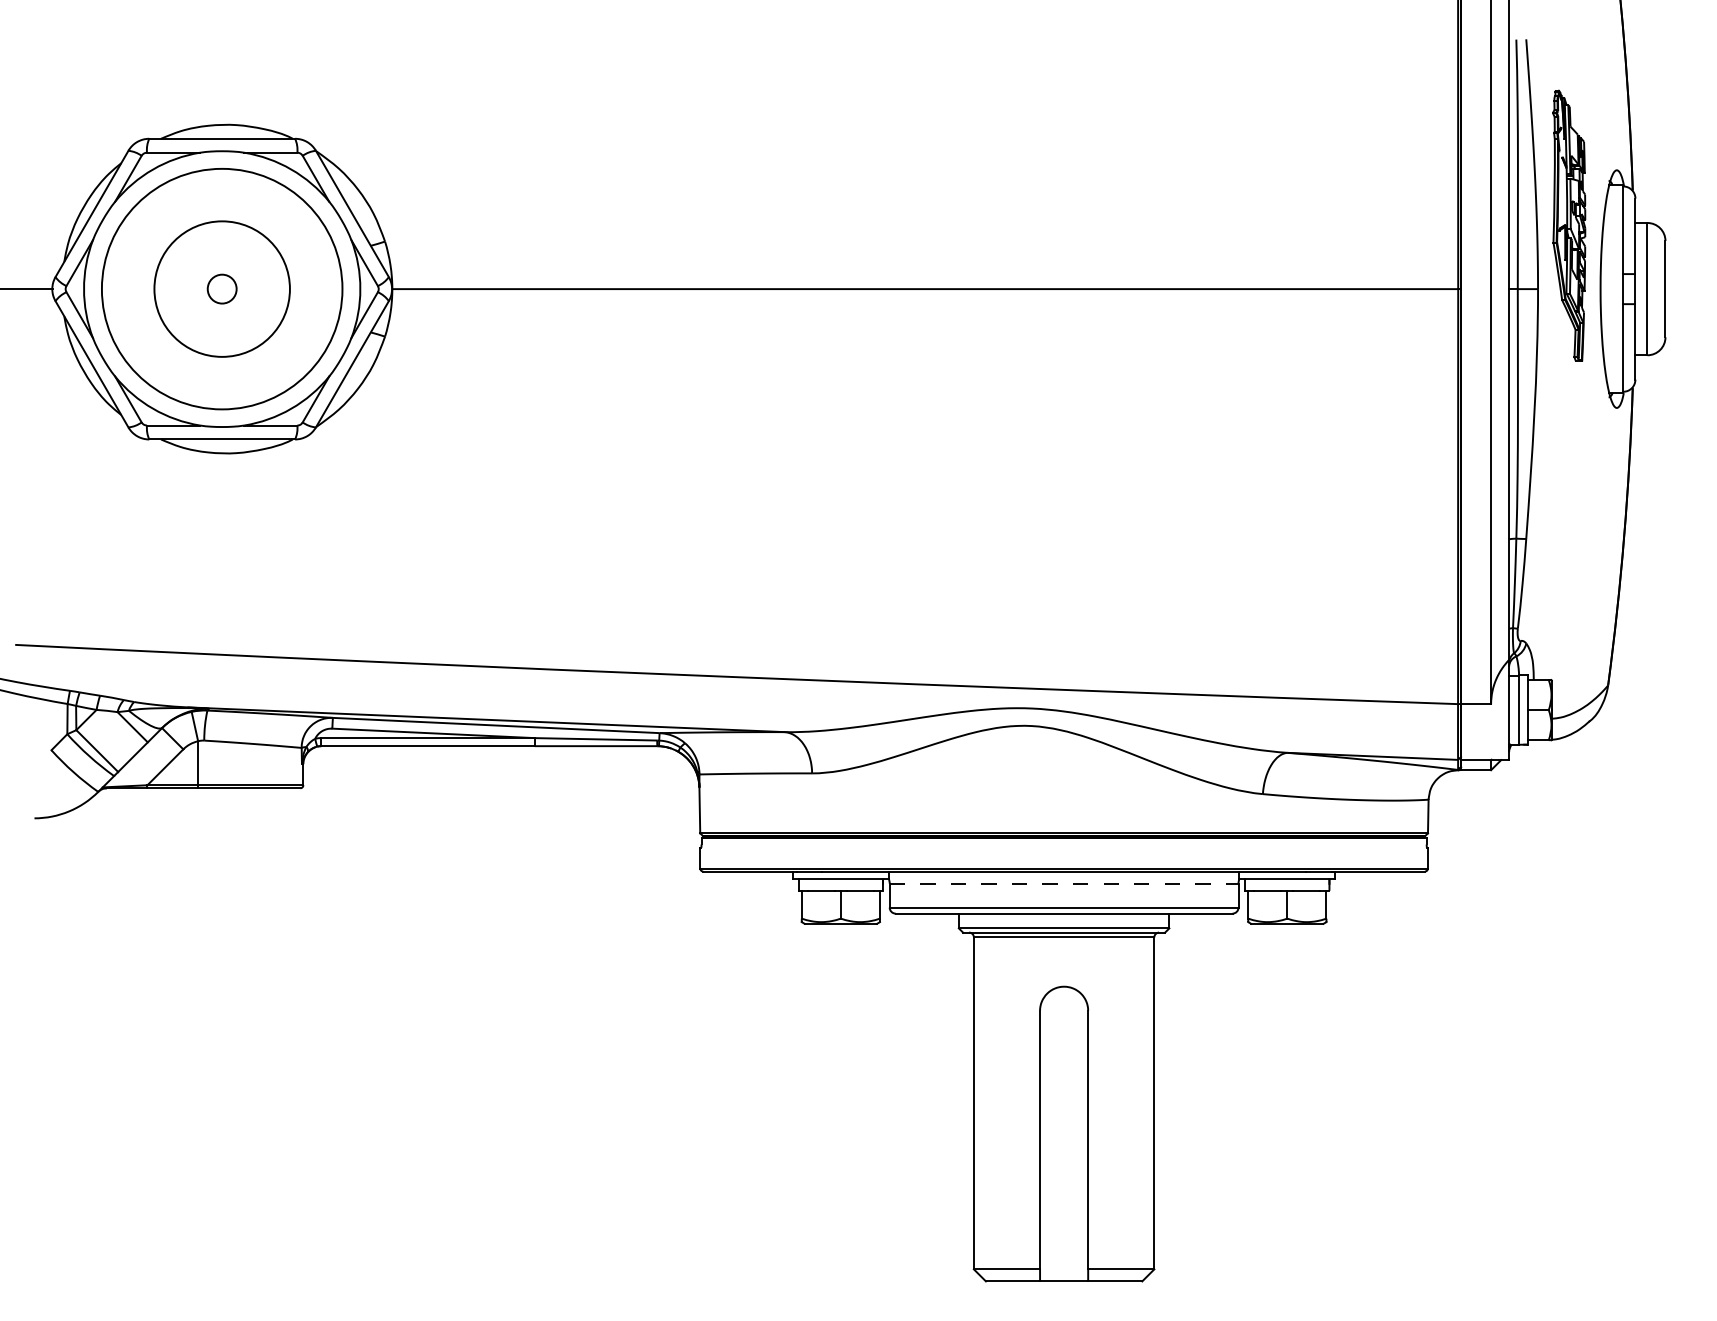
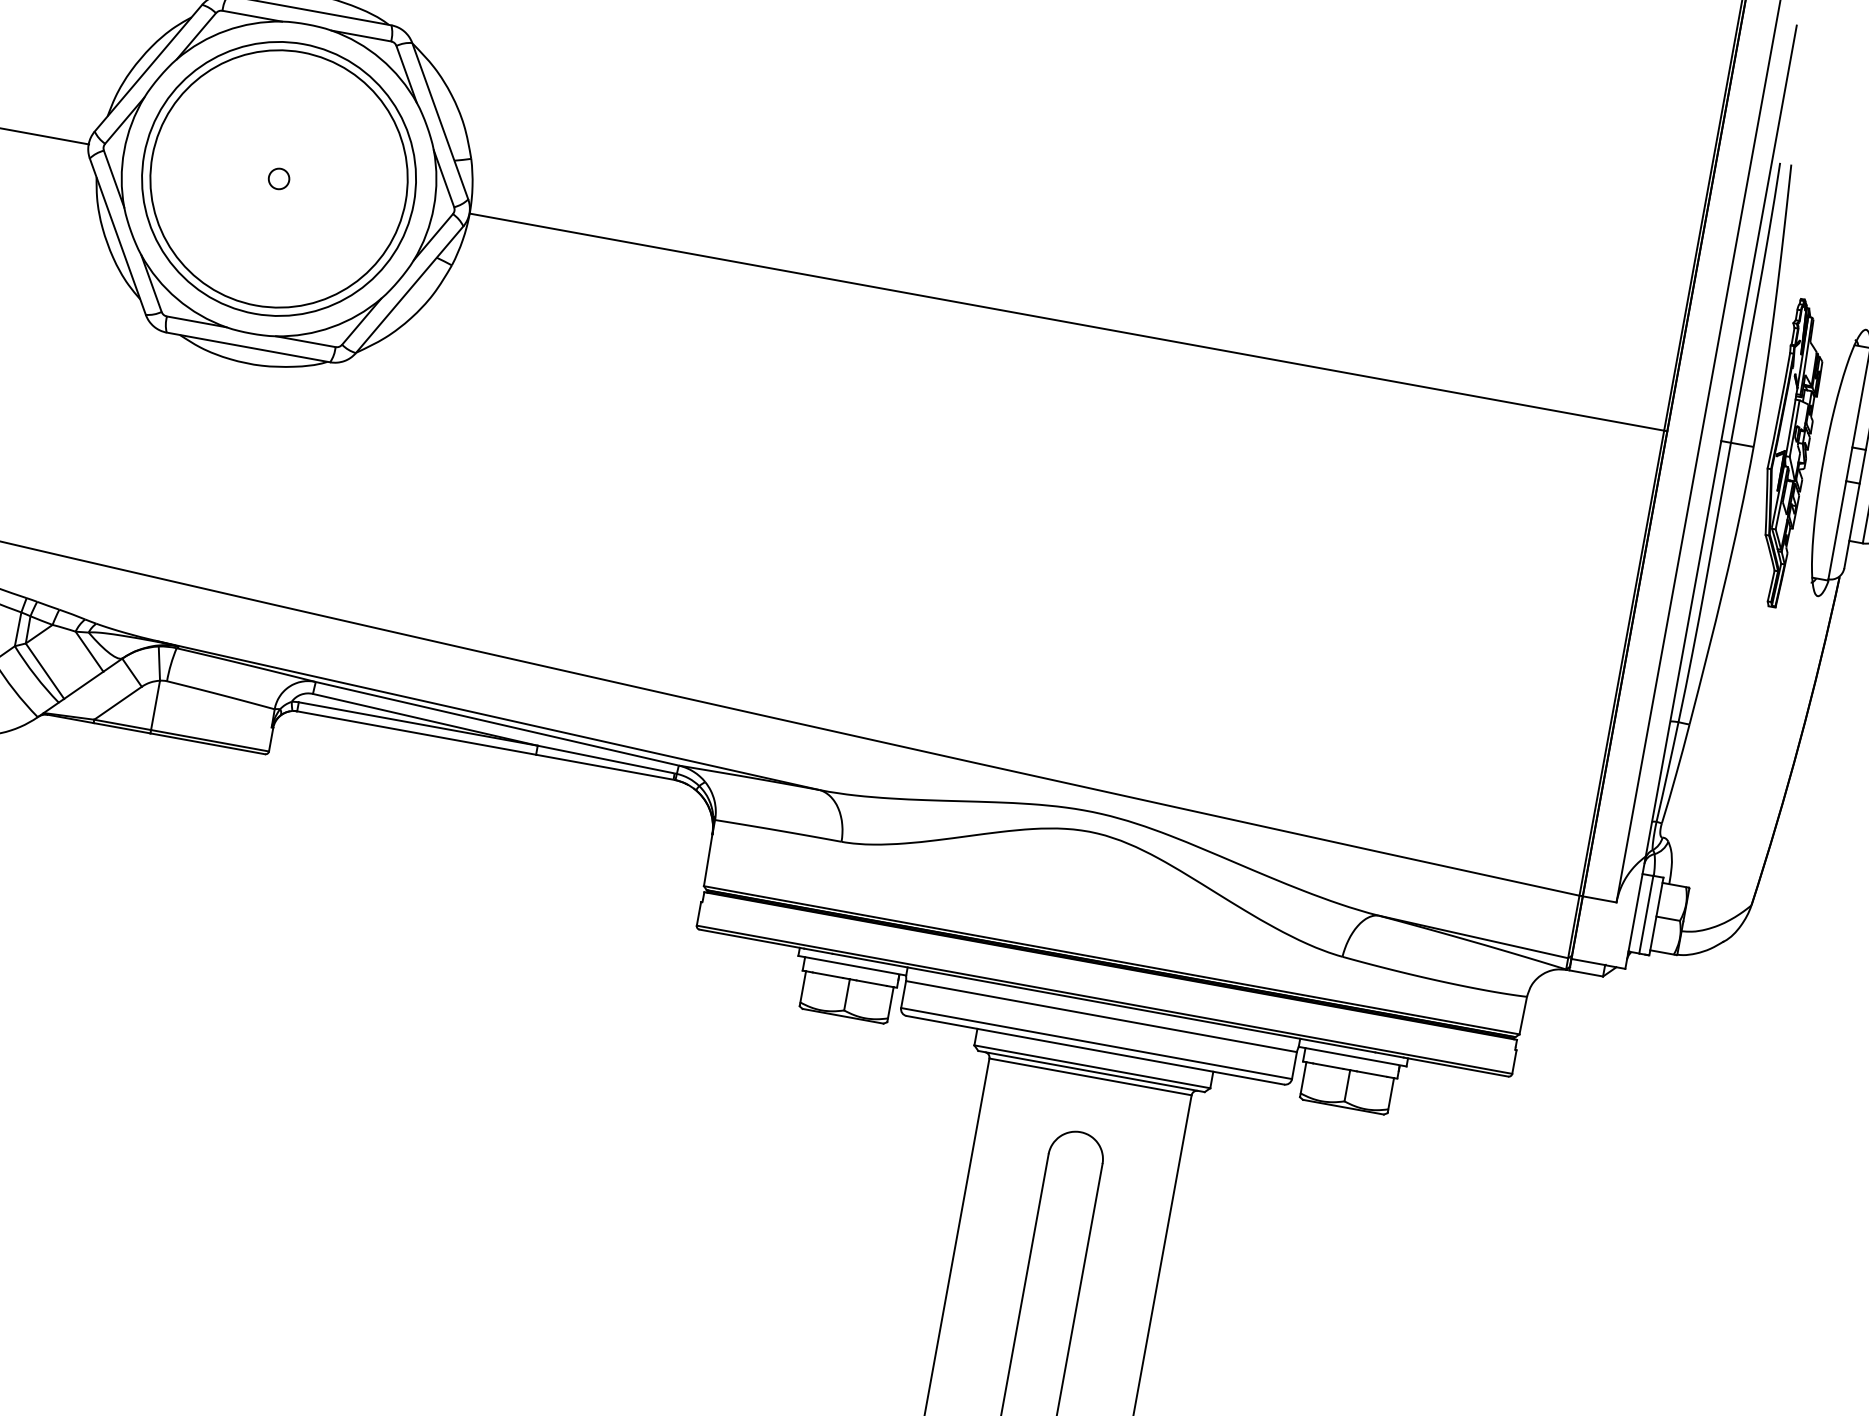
part: (1569, 225) -> (1789, 452), moved
circle: (222, 289) -> (279, 179), size x0.62
circle: (222, 289) -> (279, 179), size x1.67
line: (1064, 883) -> (1101, 1016), dashed -> solid

